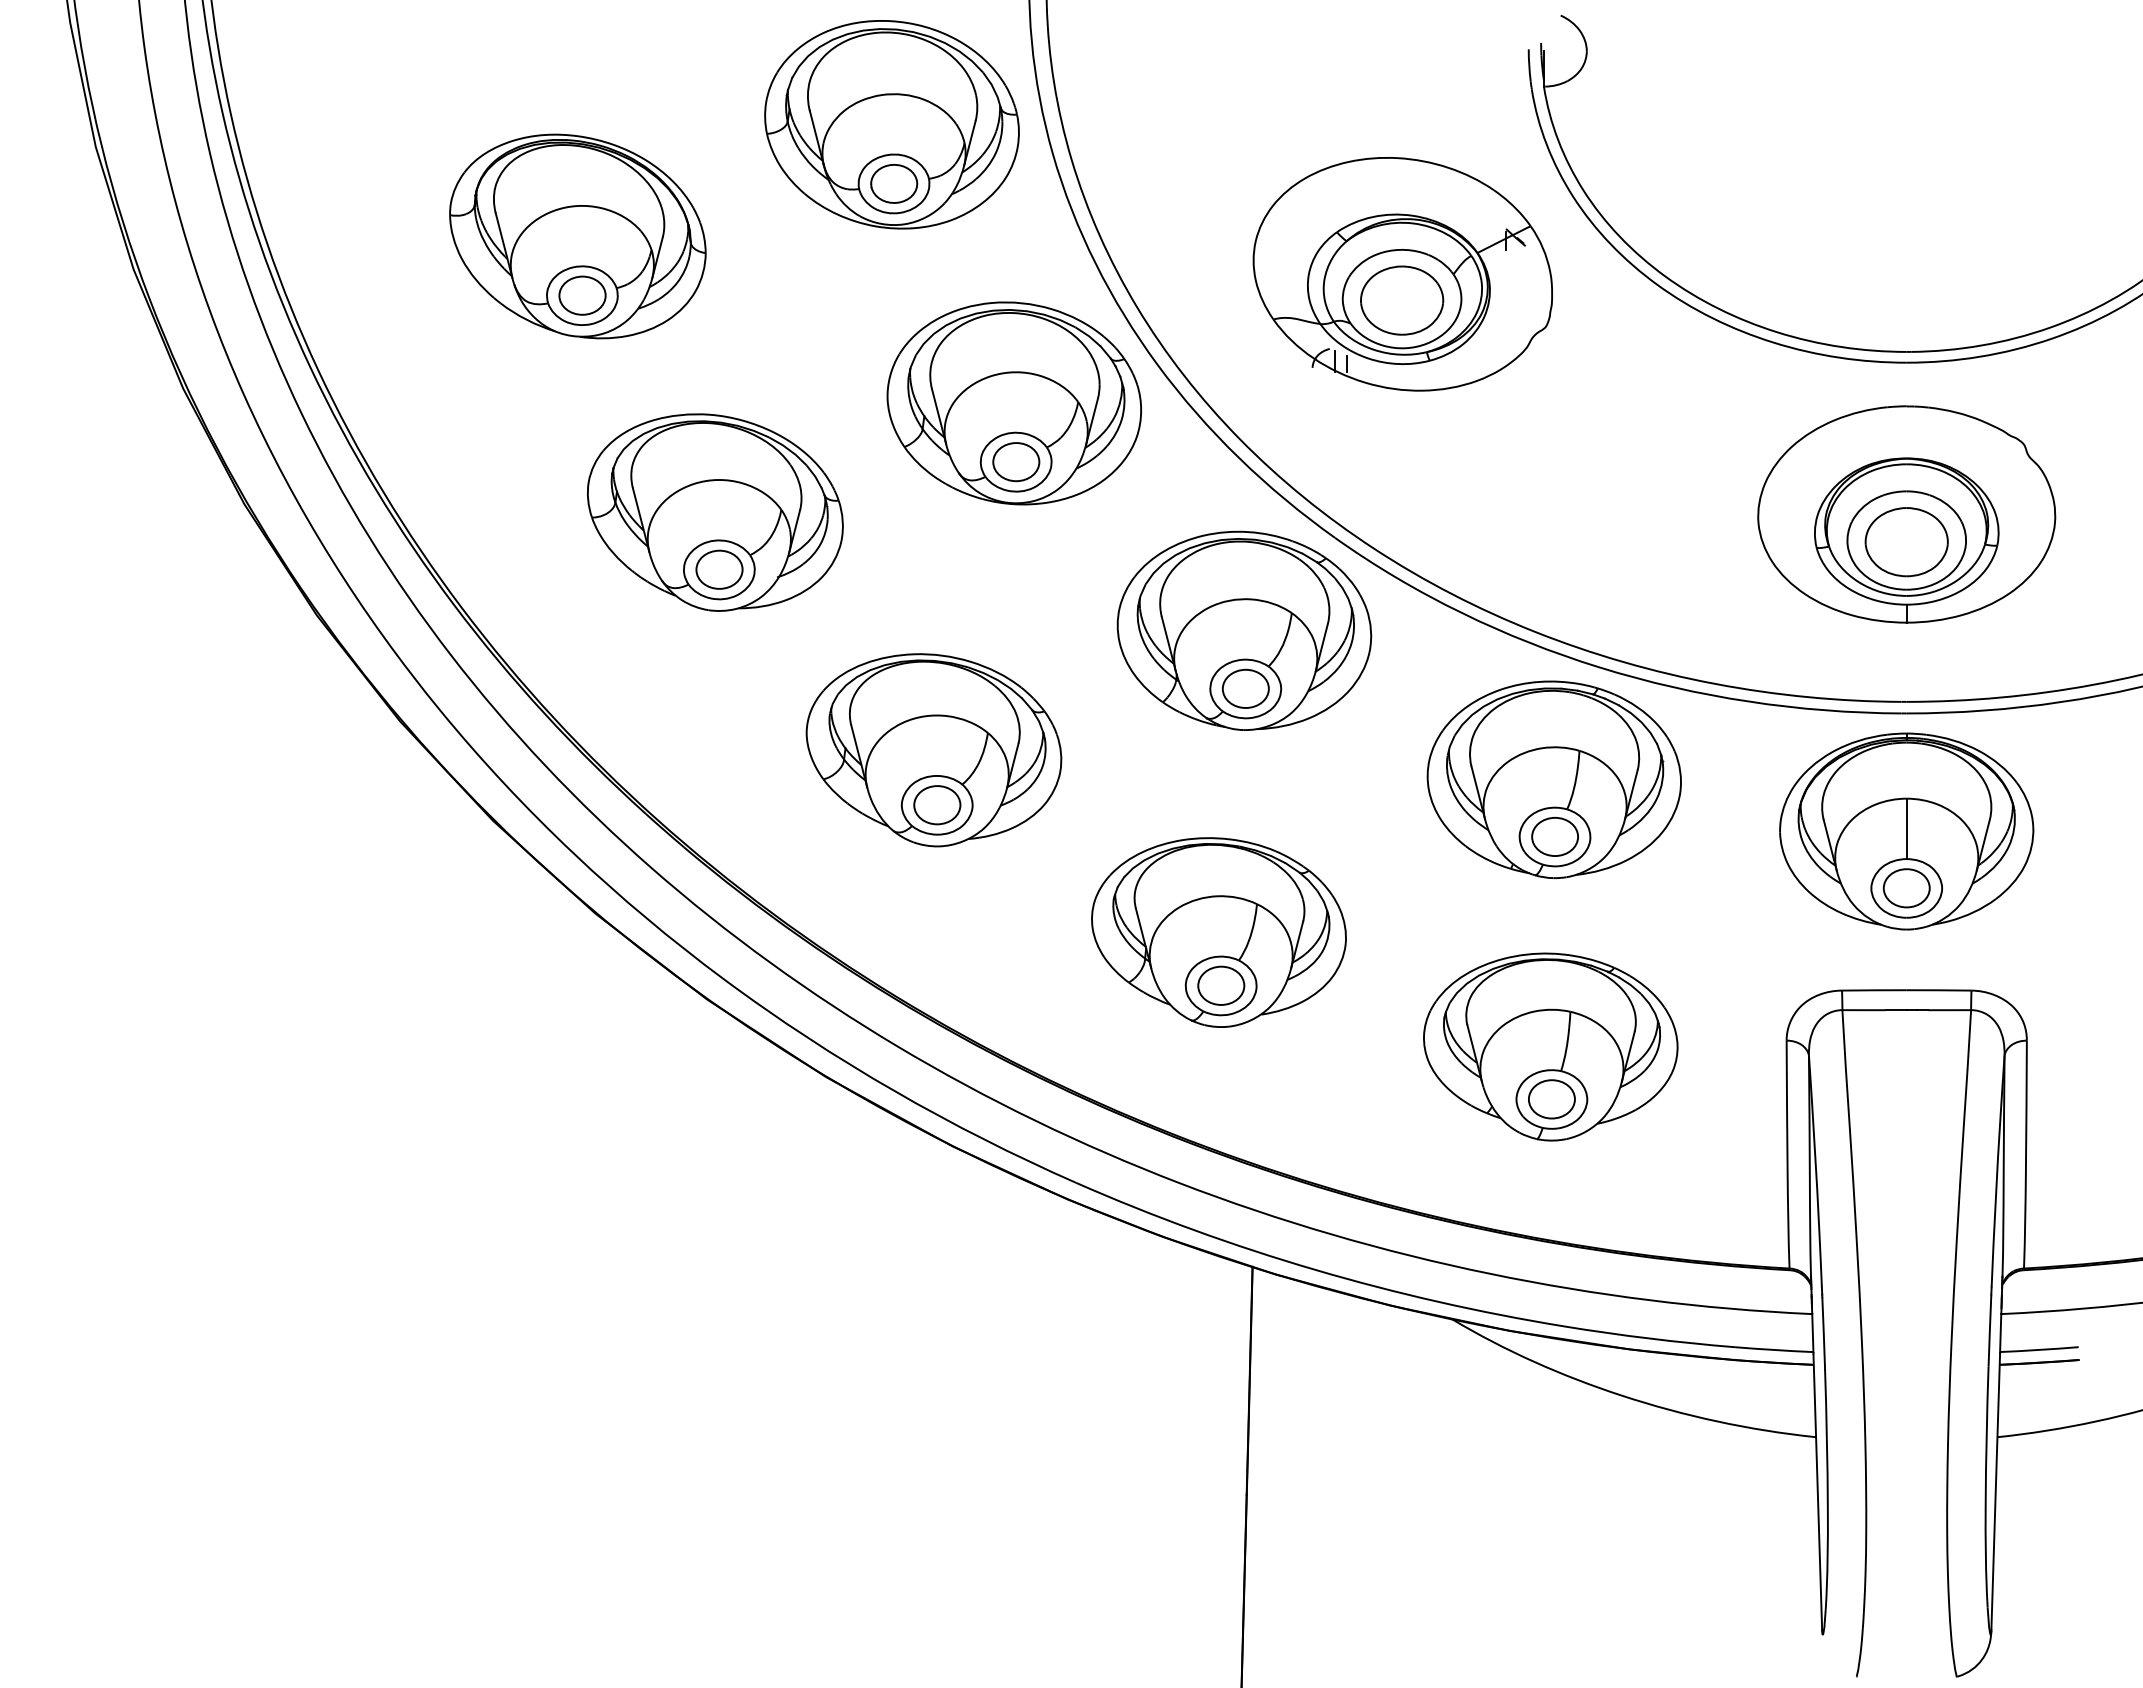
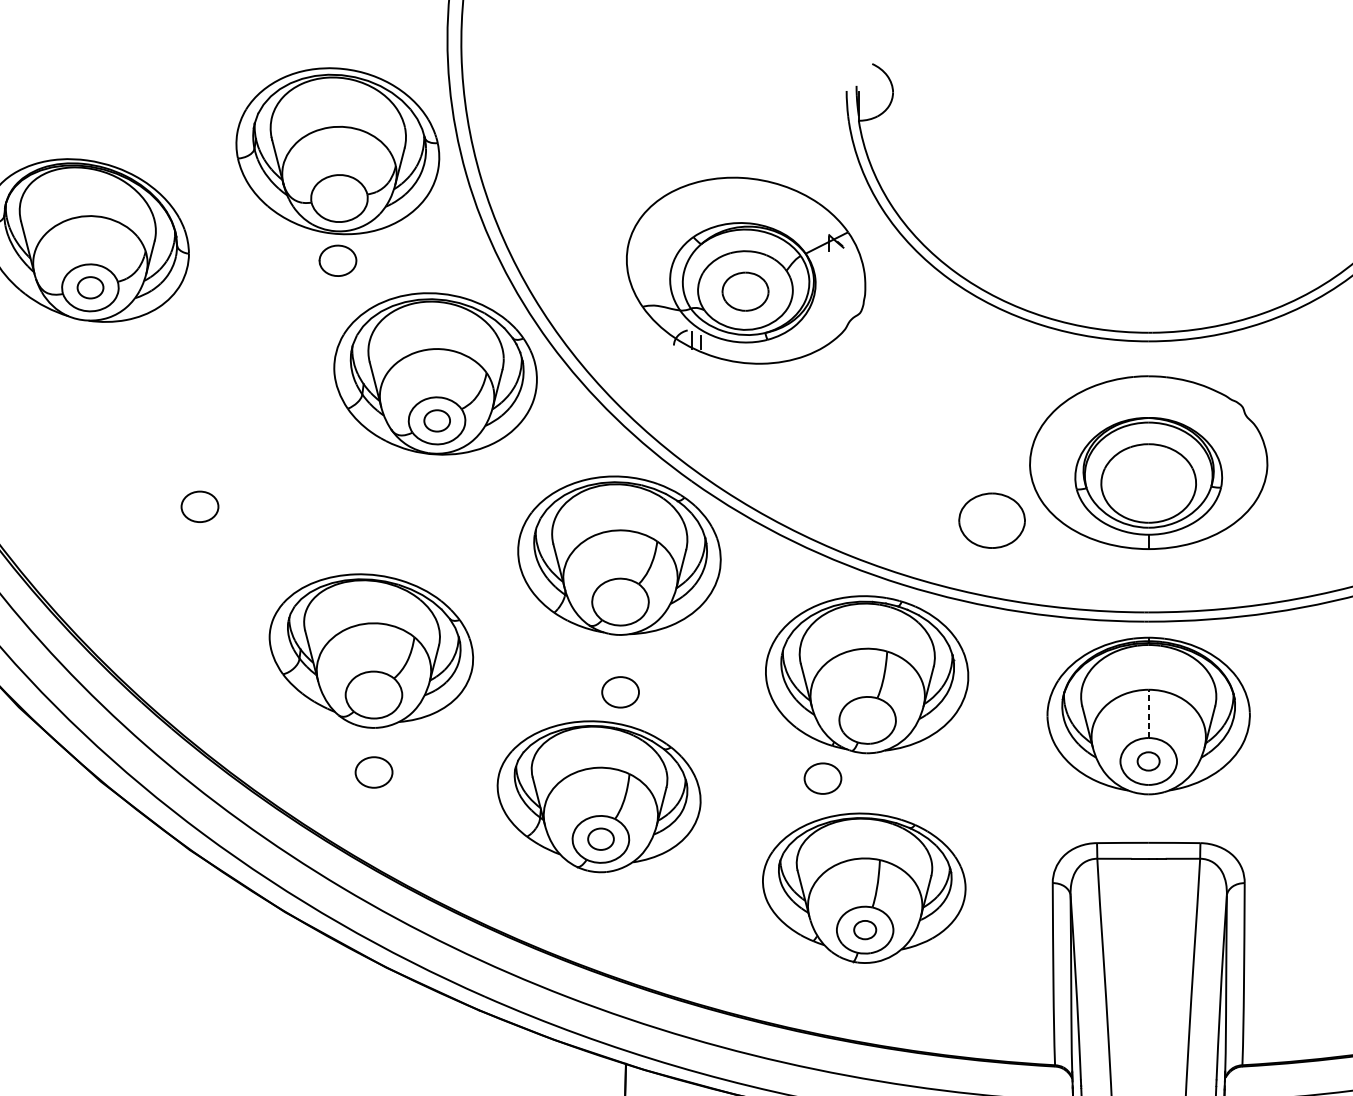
part: (894, 183) -> (338, 260), moved
part: (582, 295) -> (90, 287), size x0.7
part: (1402, 300) -> (745, 291), size x0.7
part: (1016, 462) -> (437, 421), size x0.7
part: (715, 512) -> (196, 461), removed
part: (1906, 542) -> (991, 521), moved
part: (1245, 688) -> (620, 692), moved
part: (937, 805) -> (374, 772), moved
line: (1906, 828) -> (1148, 713), solid -> dashed
part: (1554, 836) -> (822, 778), moved
part: (1906, 888) -> (1148, 761), size x0.6
part: (1221, 985) -> (601, 839), size x0.7
part: (1551, 1099) -> (864, 930), size x0.6

